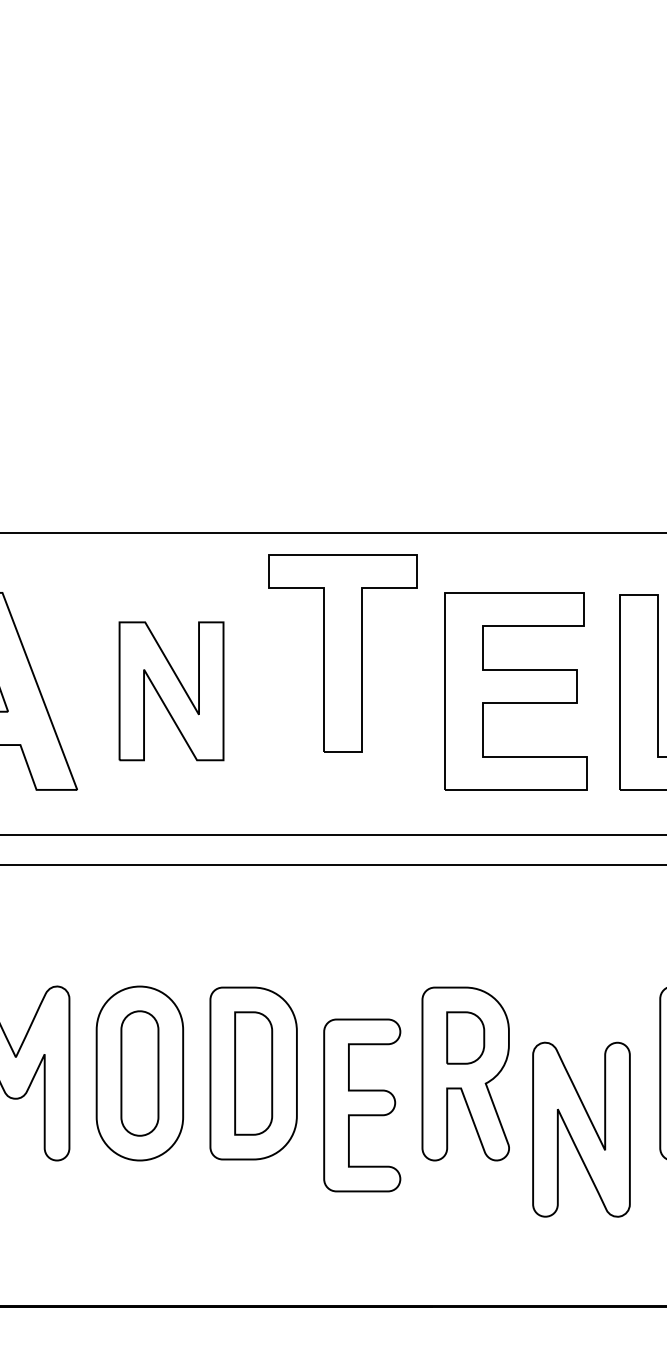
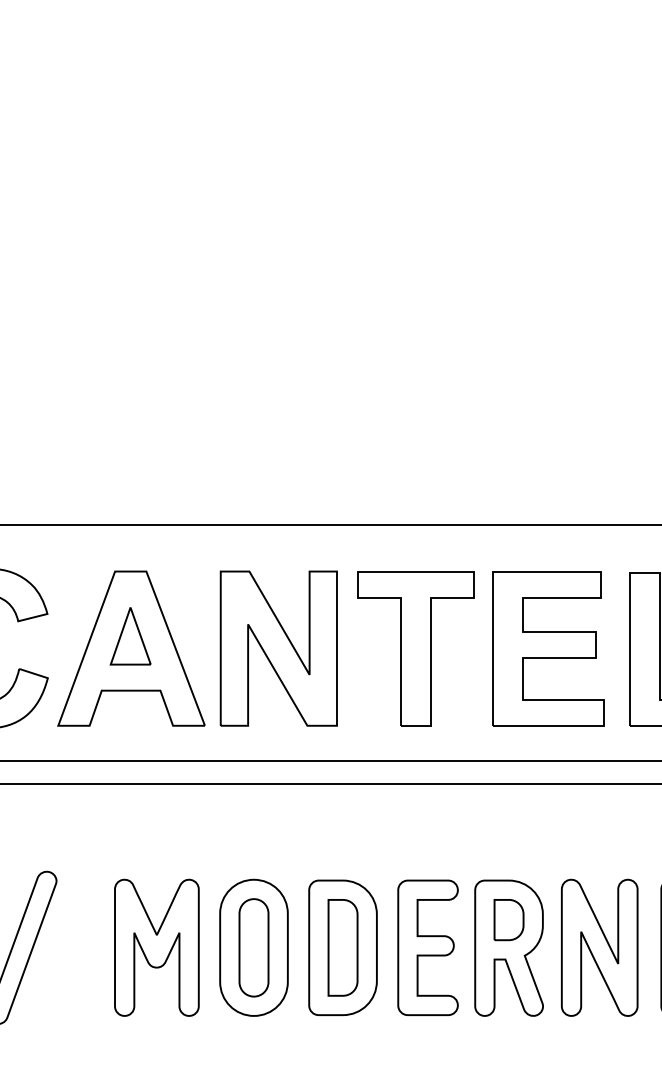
part: (342, 652) -> (415, 648), moved
part: (171, 691) -> (278, 648), size x1.43
part: (361, 1105) -> (427, 947), moved
part: (581, 1129) -> (599, 947), moved

